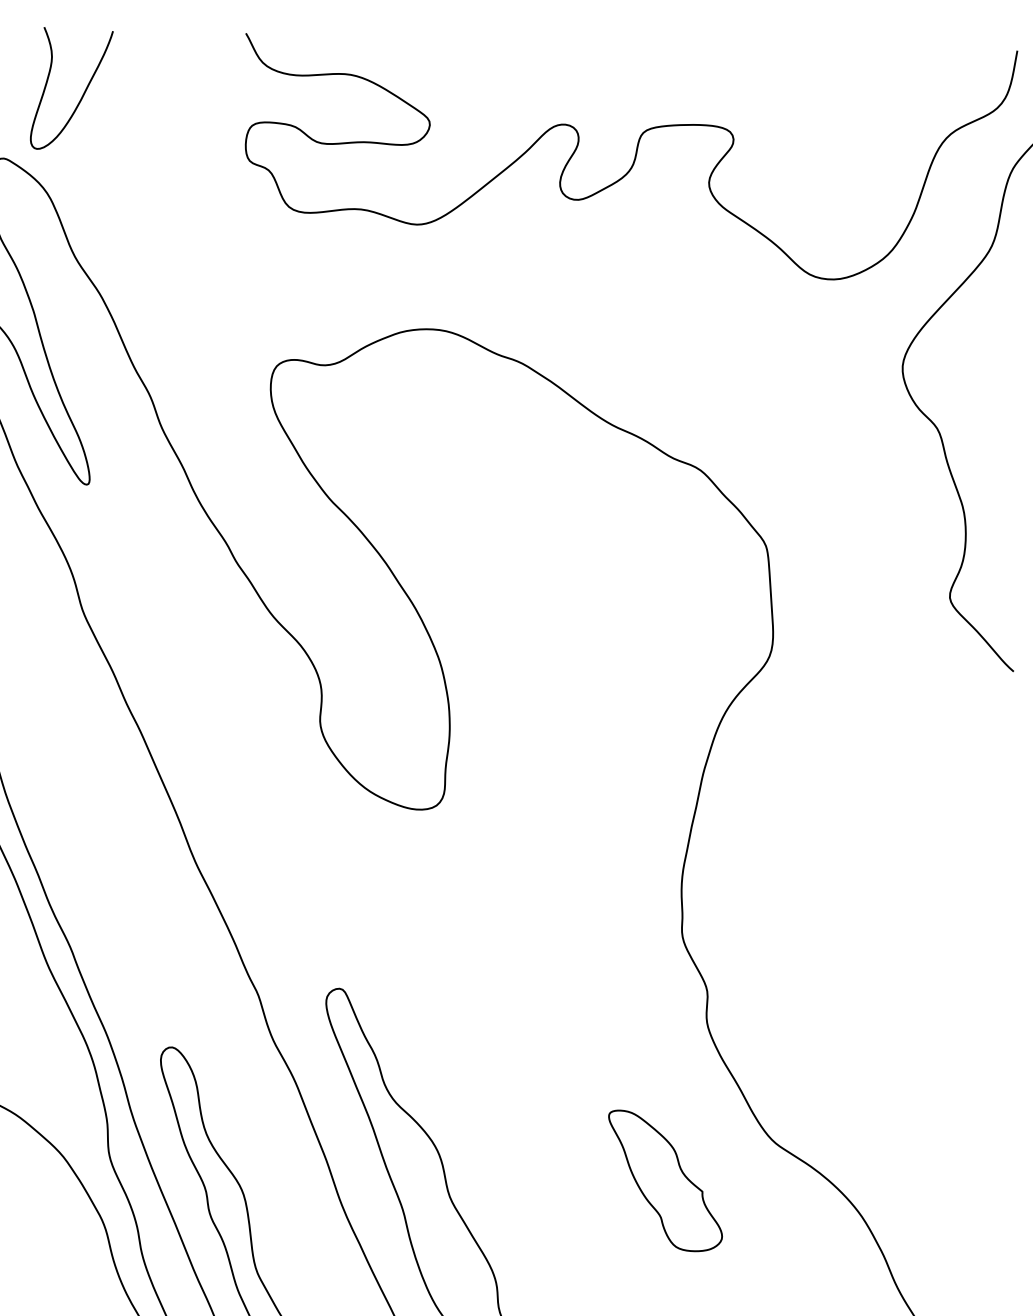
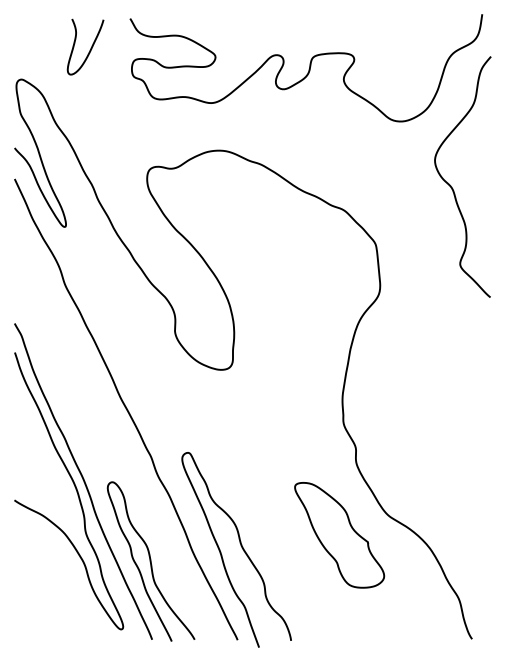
curve: (82, 93) -> (90, 48), moved
part: (664, 1181) -> (339, 535), size x1.67

